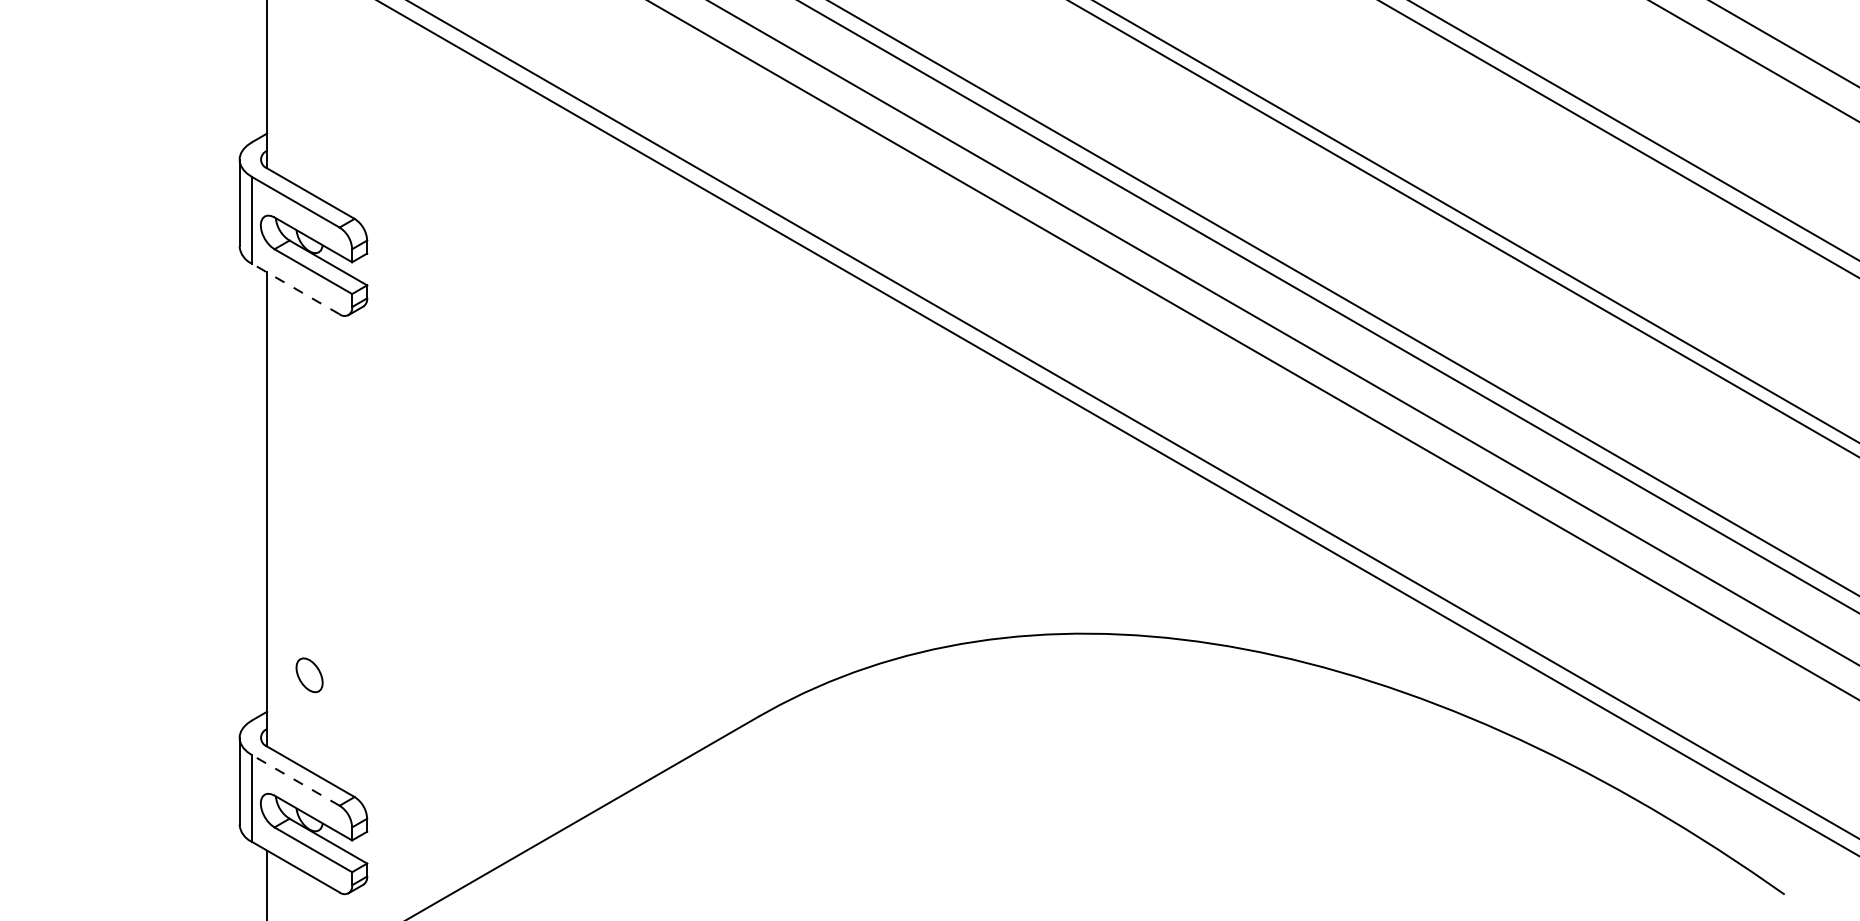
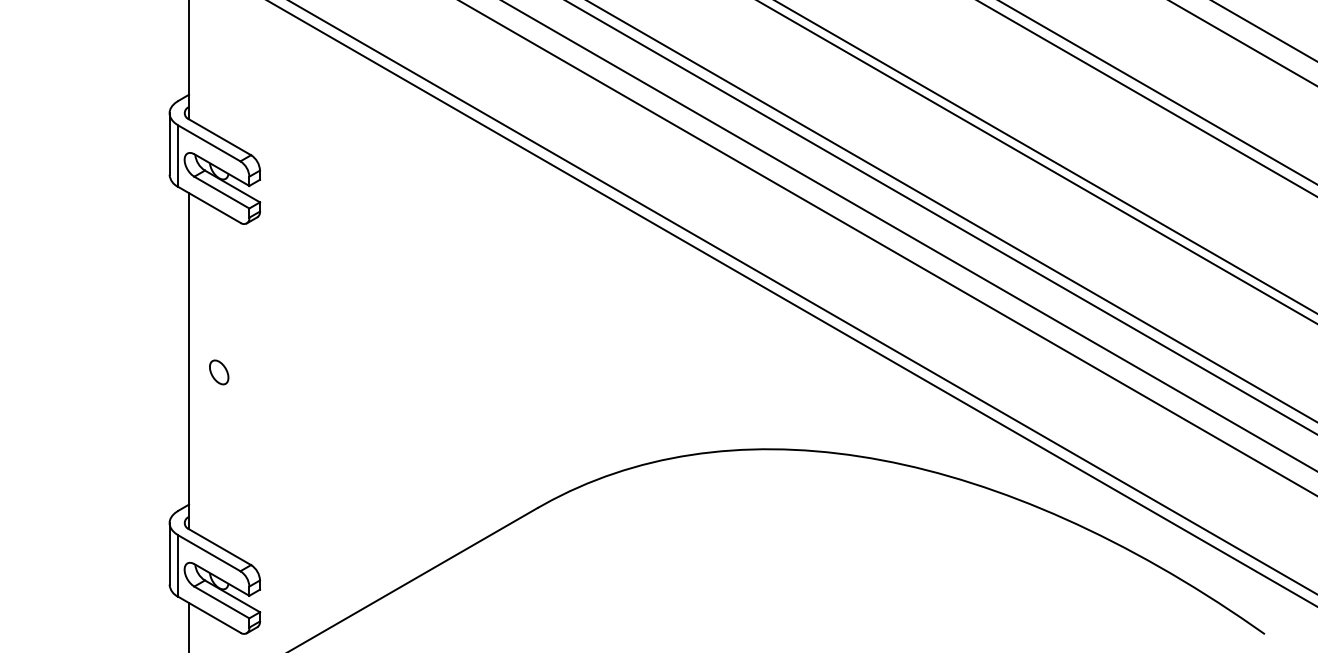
line: (295, 289) -> (209, 205), dashed -> solid
part: (309, 675) -> (219, 372), moved
line: (295, 780) -> (209, 553), dashed -> solid

